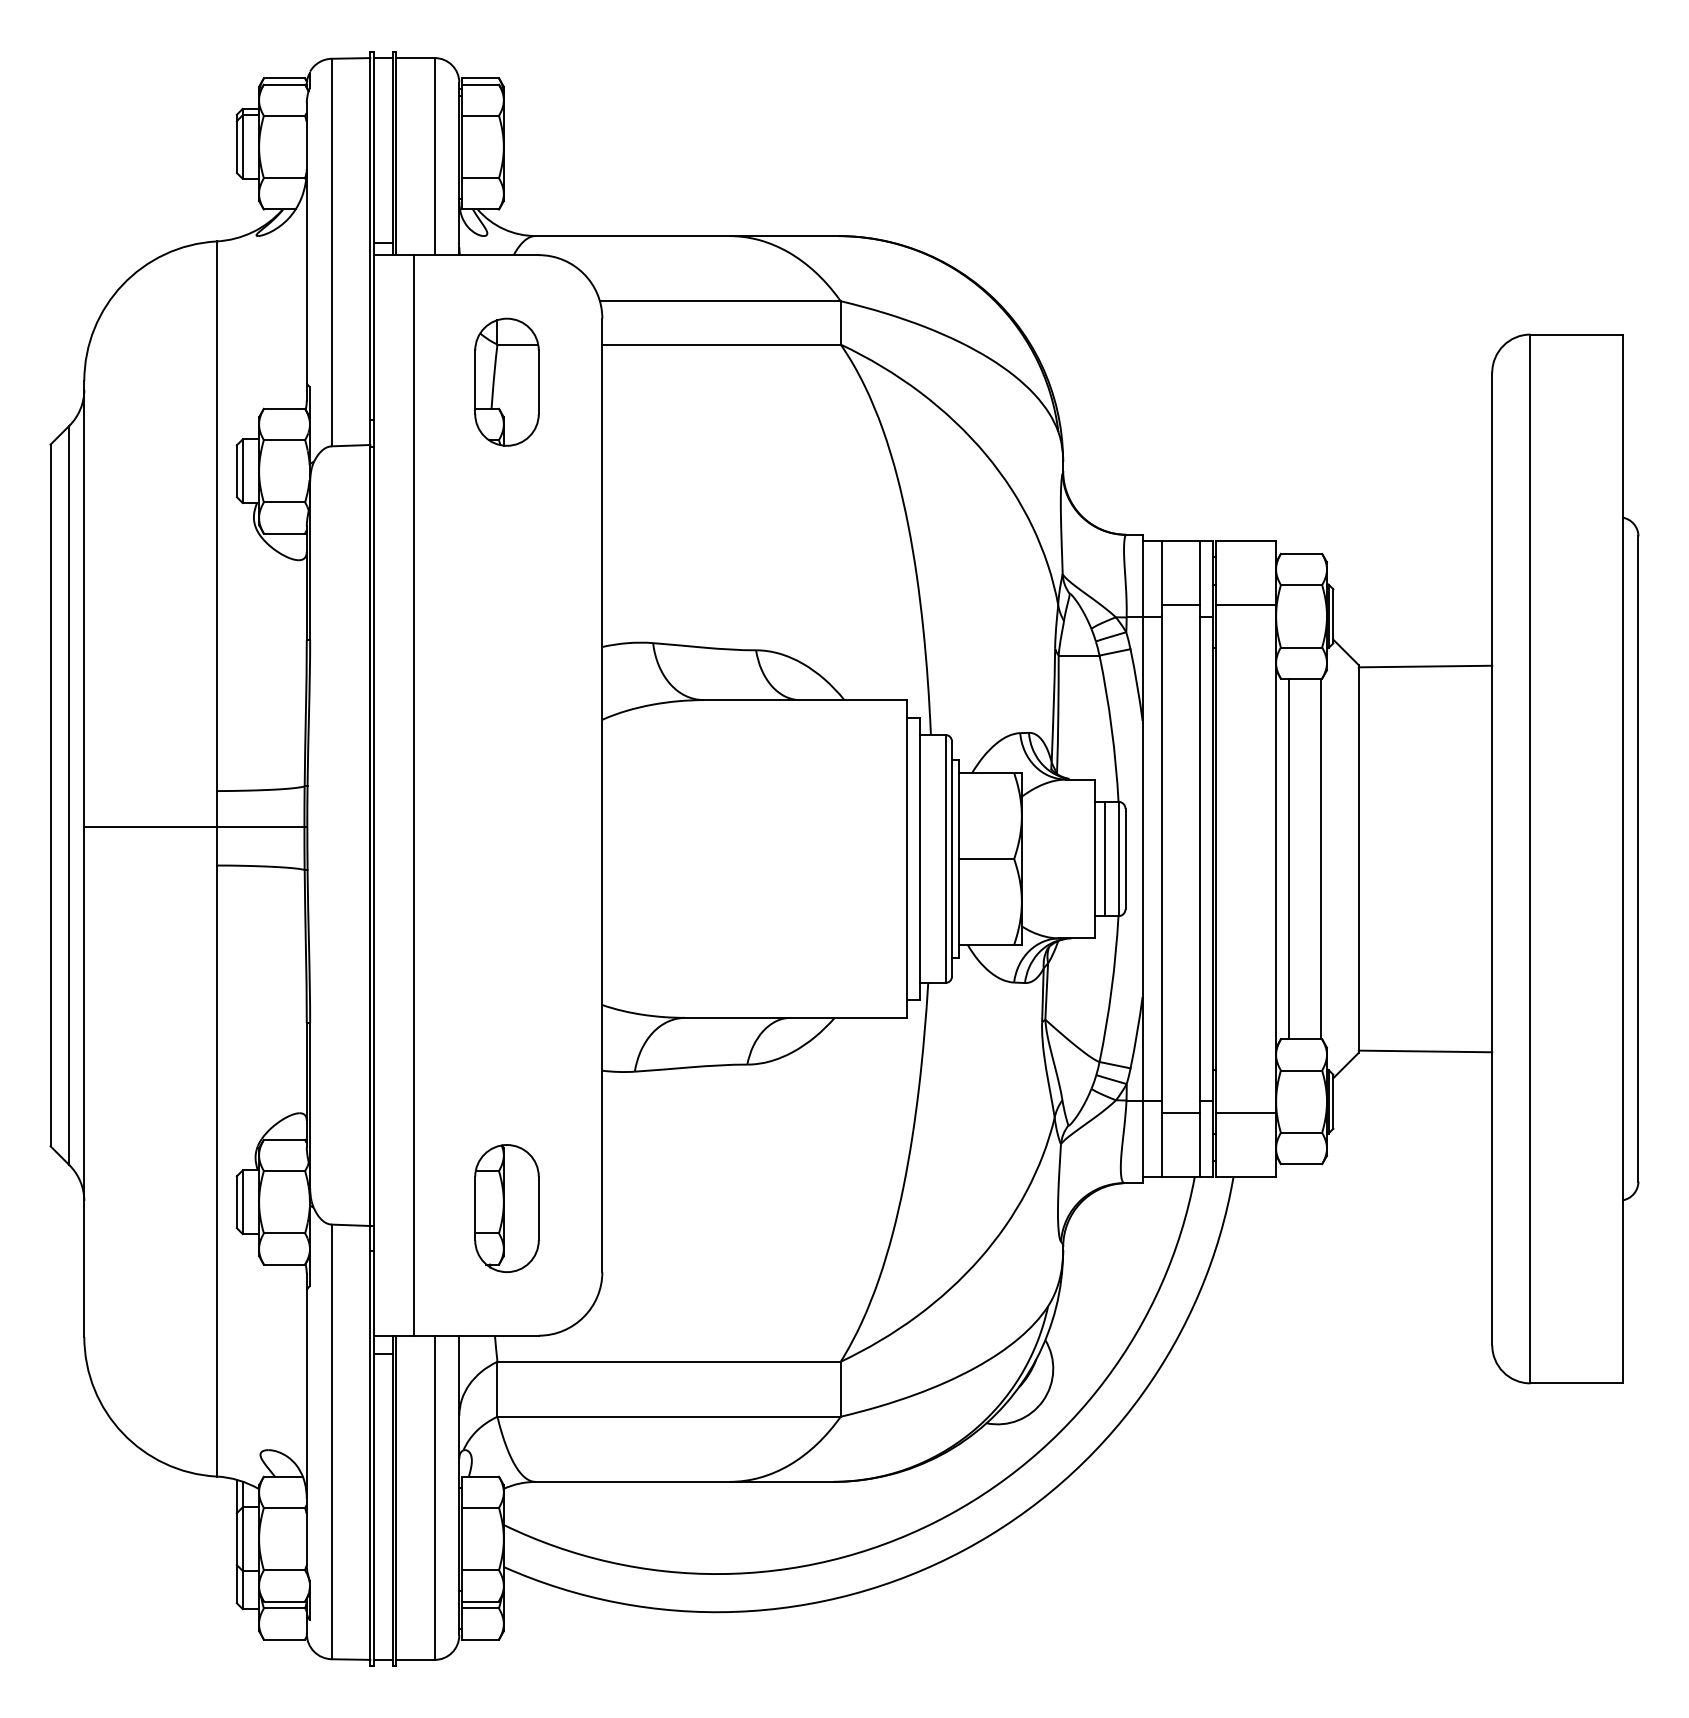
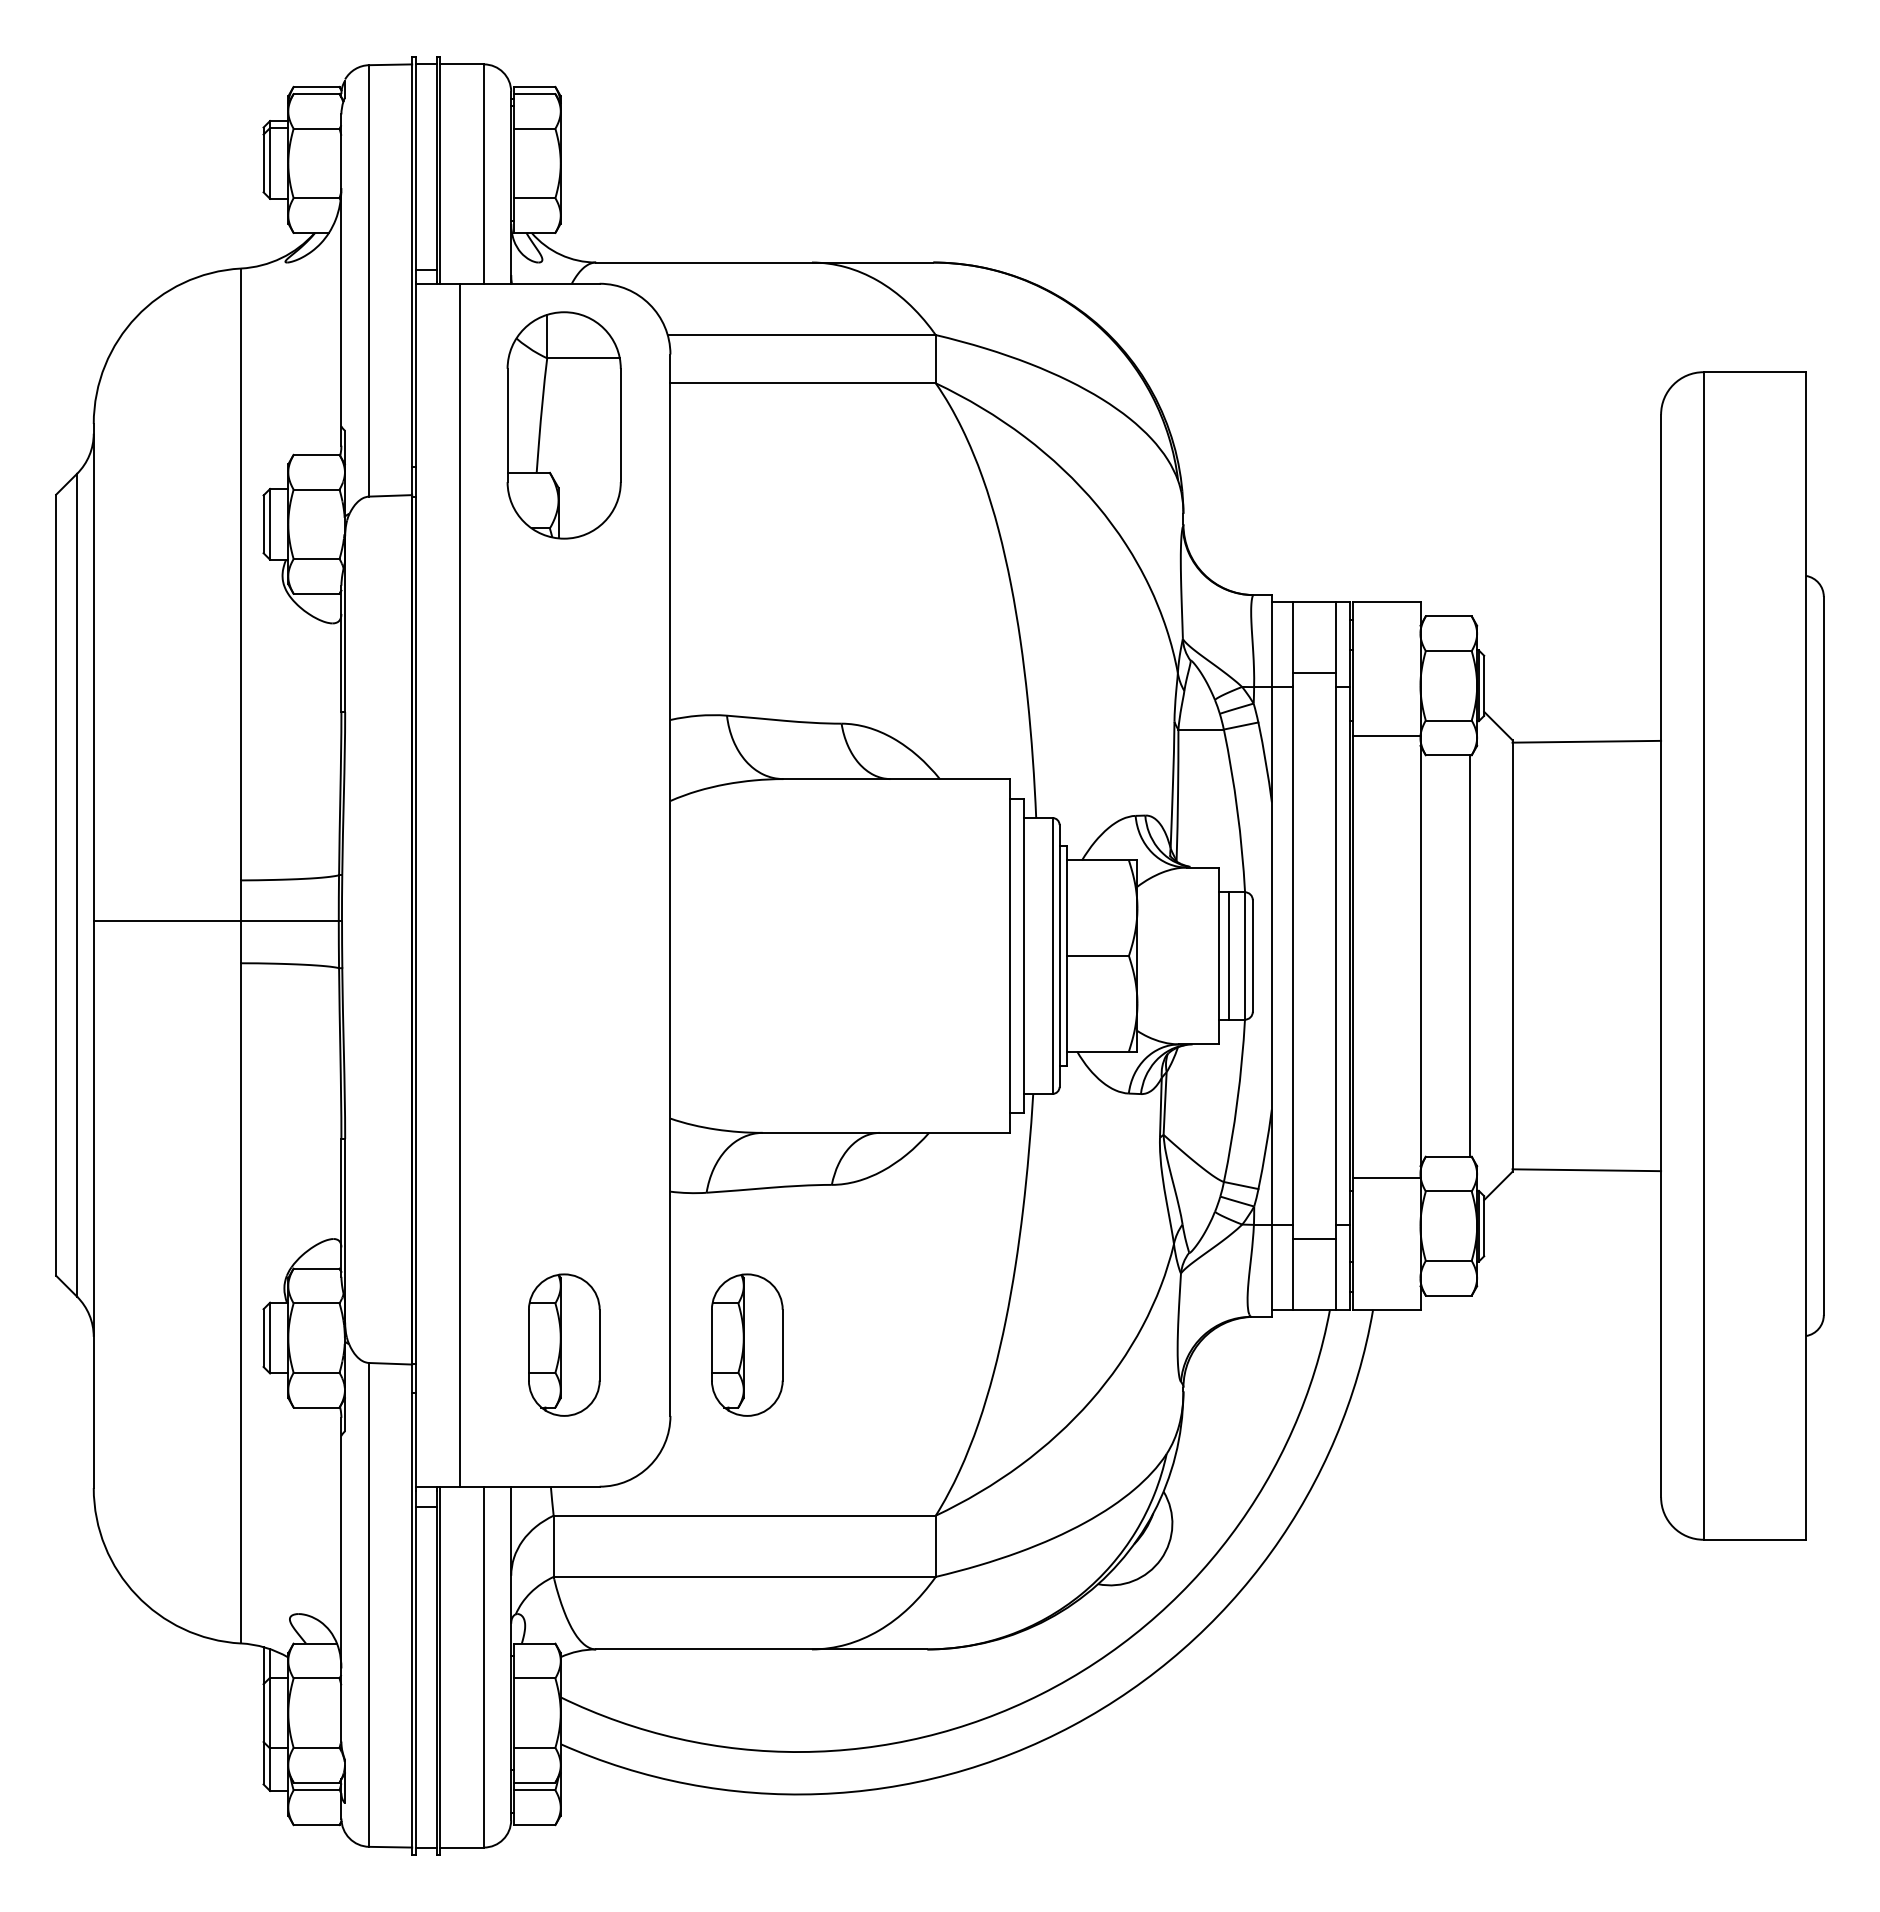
part: (507, 381) -> (564, 424), size x1.6
line: (1245, 604) -> (1386, 735), moved
line: (1288, 858) -> (1434, 955), removed
line: (1245, 1113) -> (1386, 1178), moved
part: (671, 1207) -> (747, 1344), added

